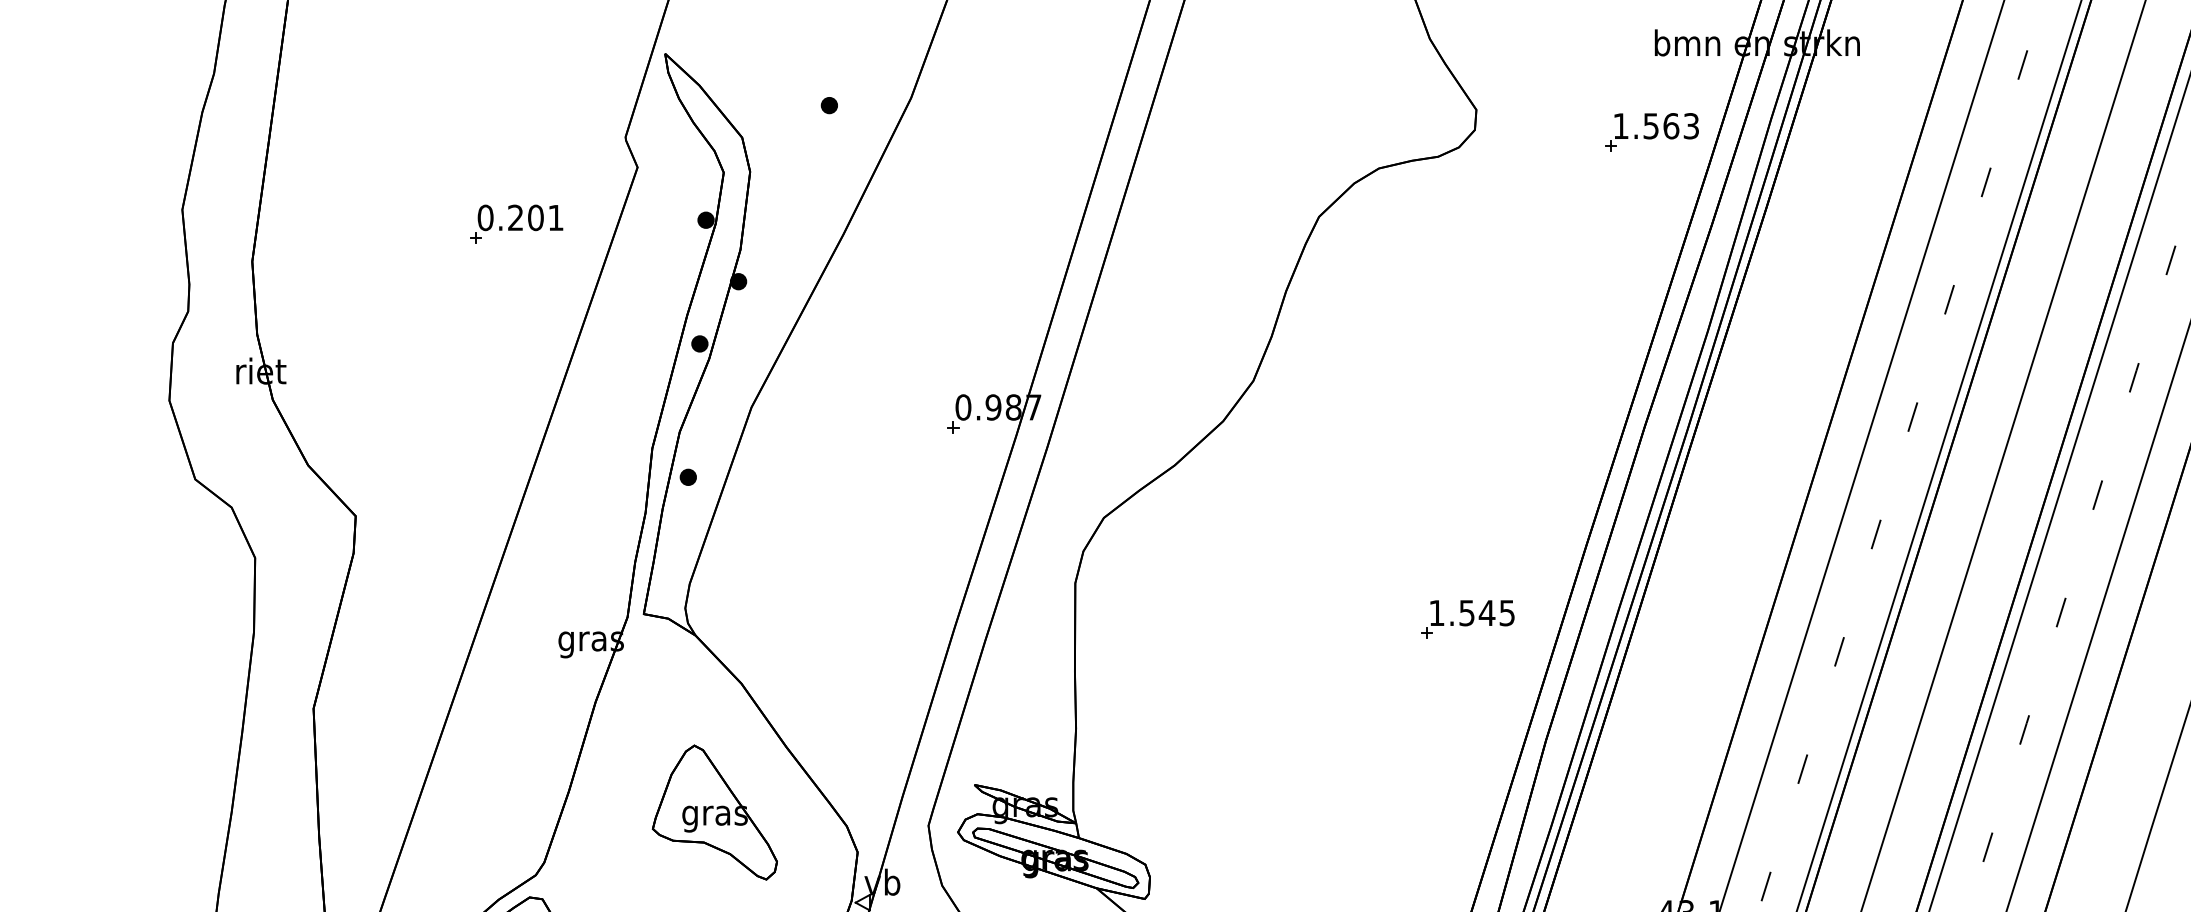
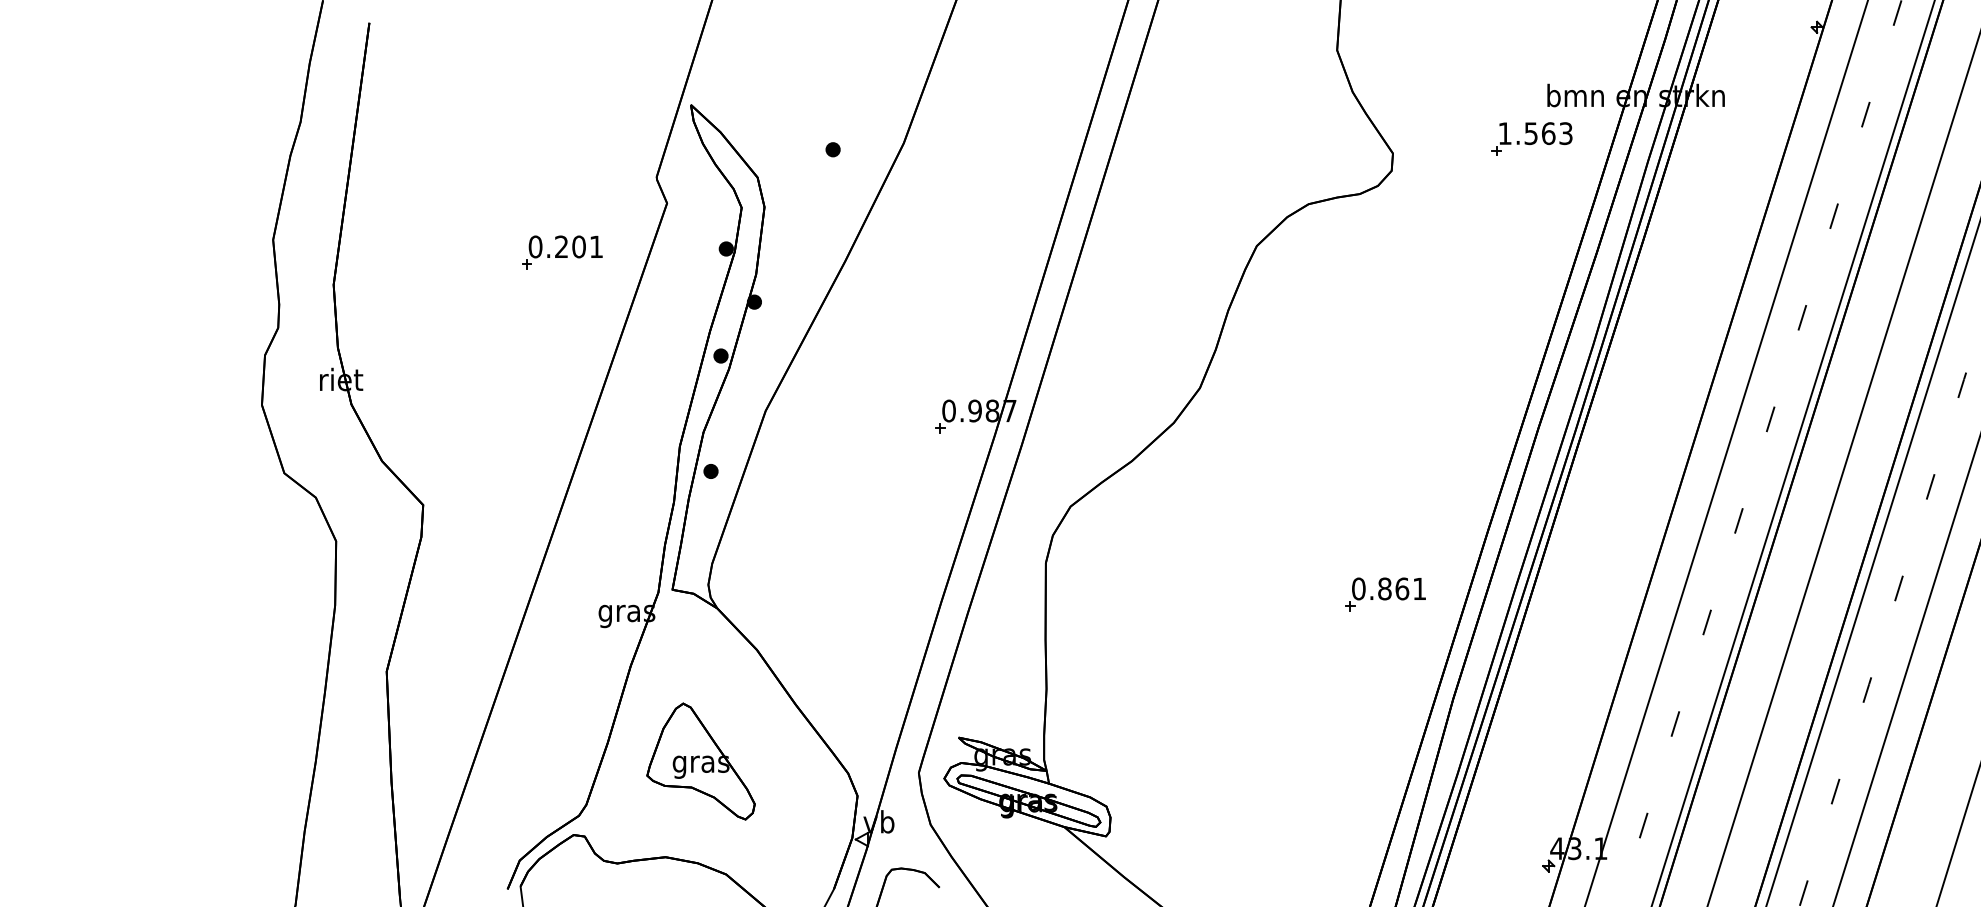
part: (1651, 131) -> (1531, 138), moved
text: (1471, 612) -> (1388, 588), 1.545 -> 0.861
part: (714, 812) -> (700, 761), moved

